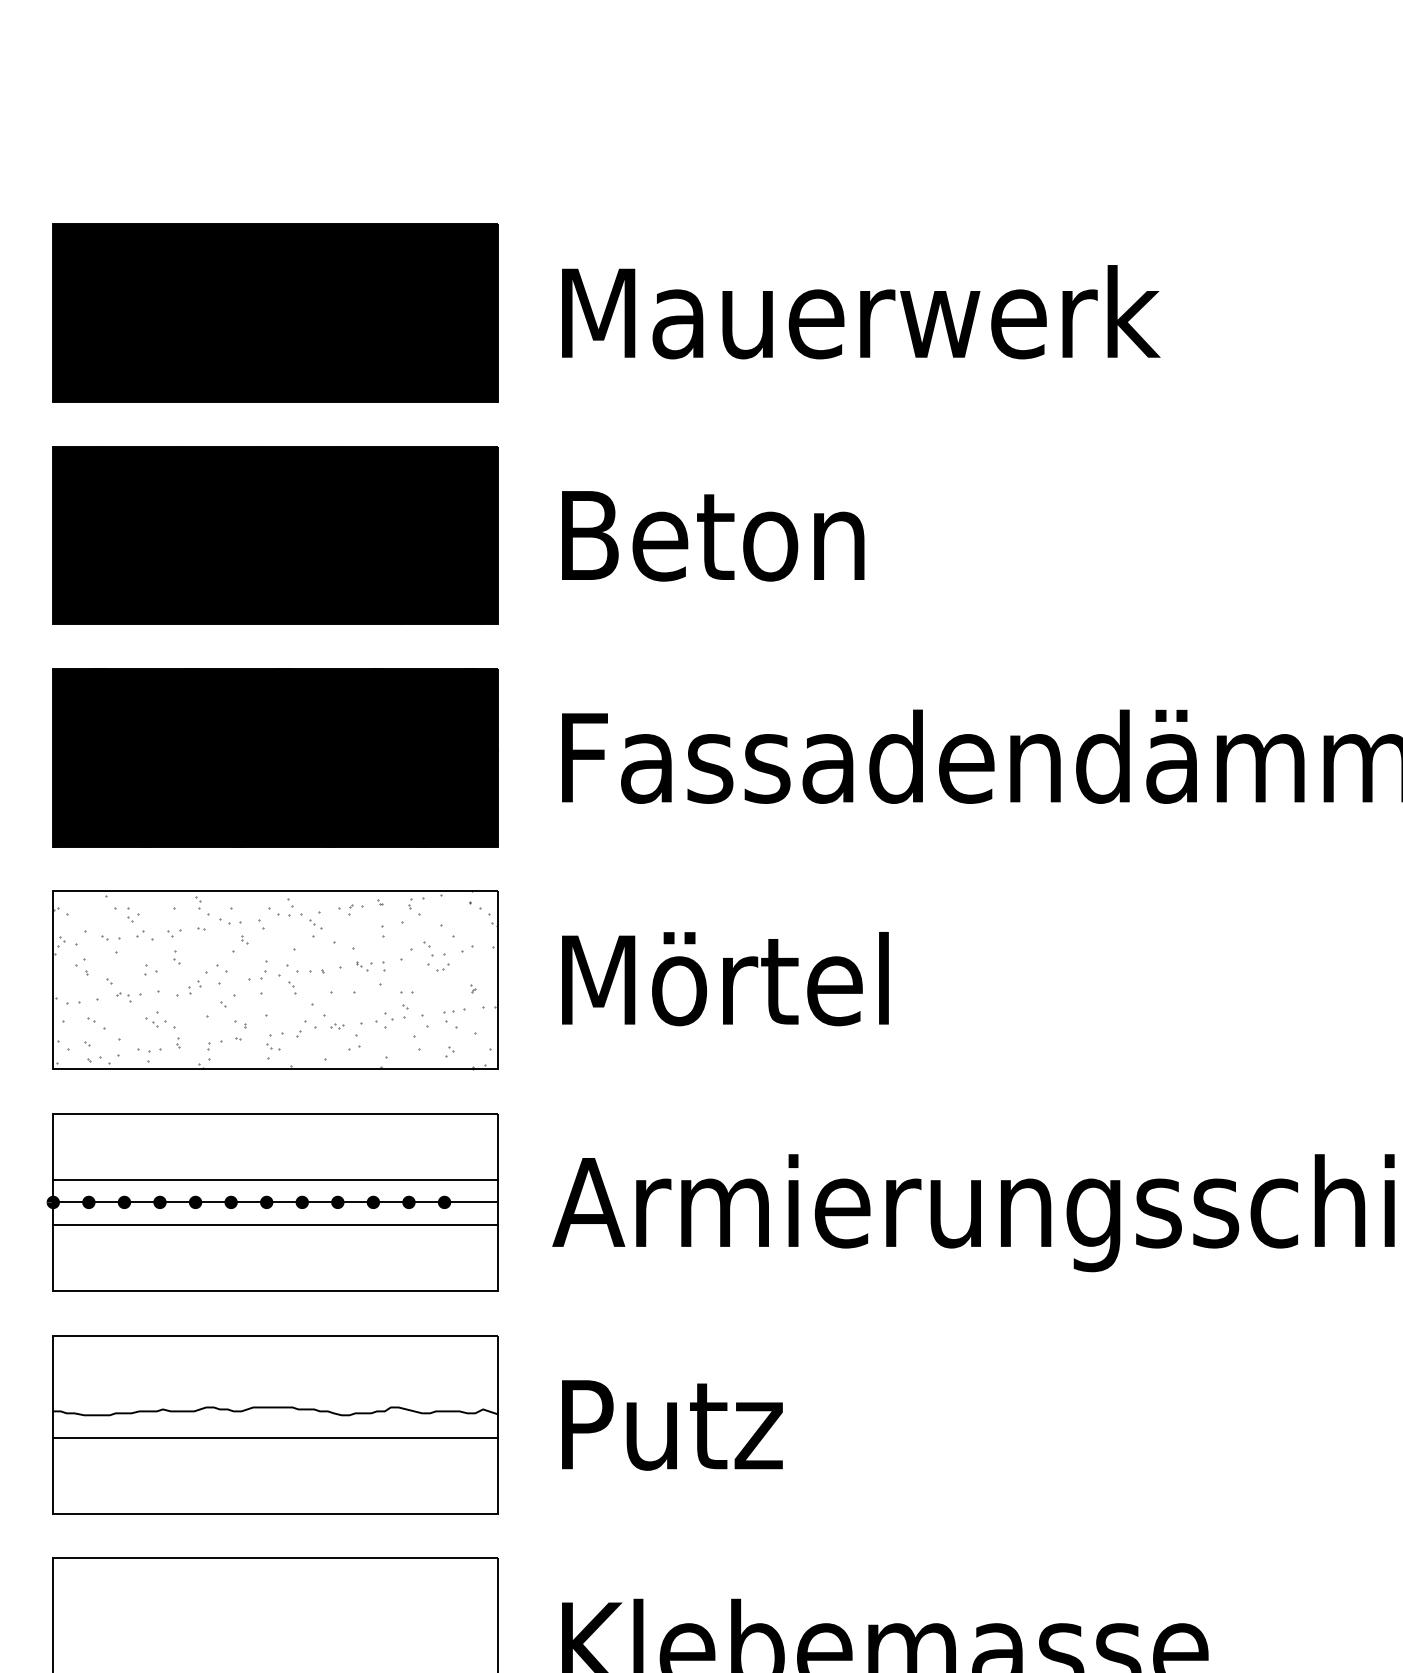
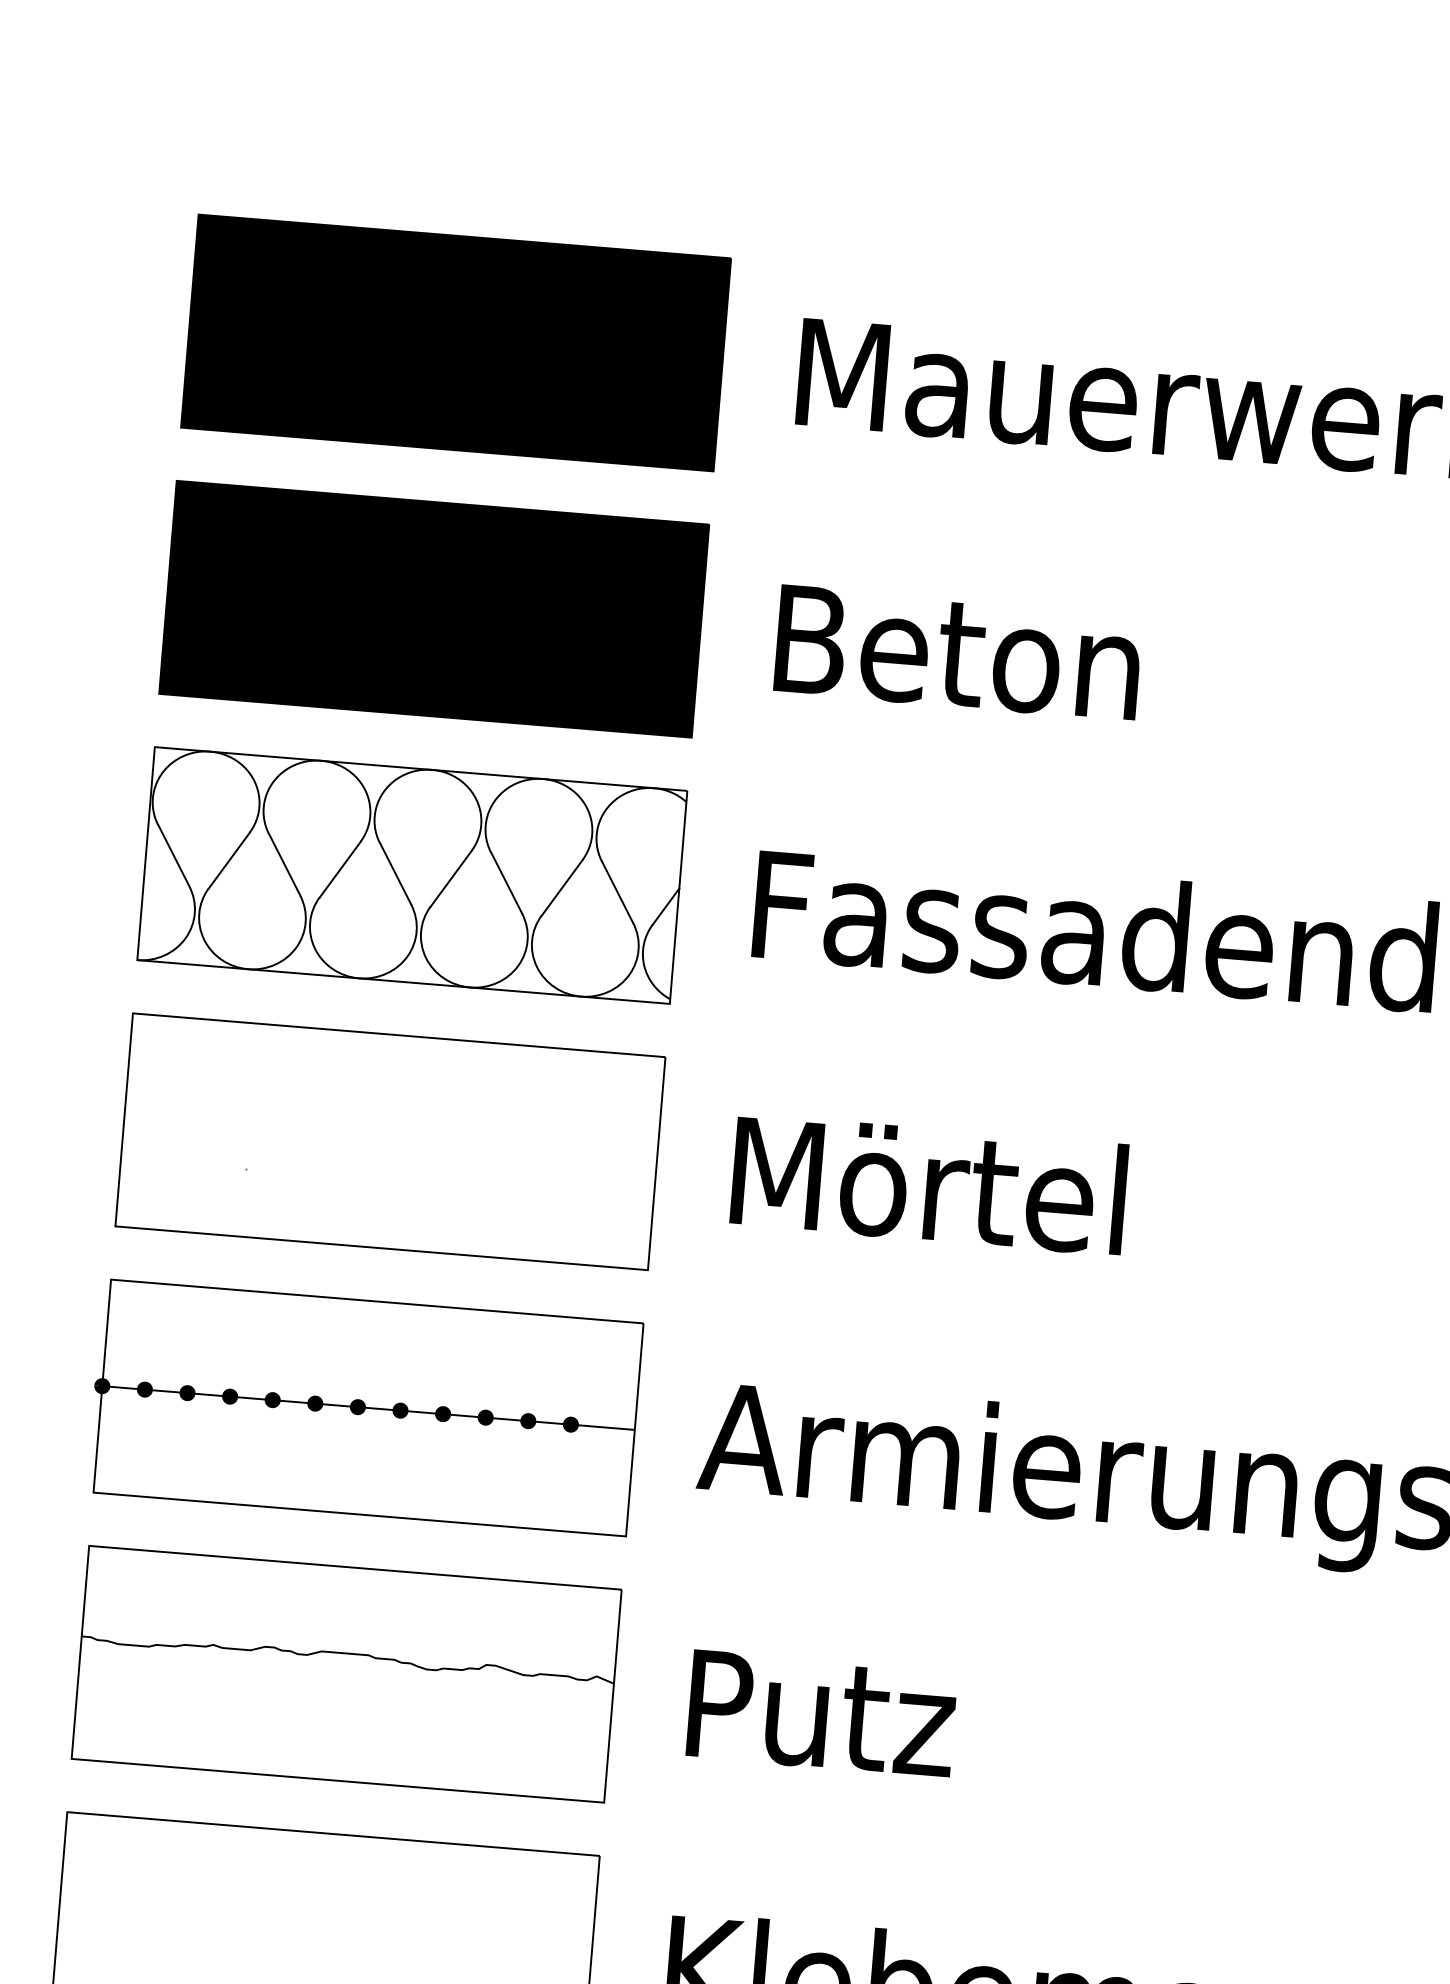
fill: (275, 757) -> (412, 875), removed
hatch: (274, 979) -> (389, 1140), removed
line: (275, 1180) -> (370, 1381), removed
line: (275, 1224) -> (366, 1434), removed
line: (275, 1438) -> (345, 1690), removed

